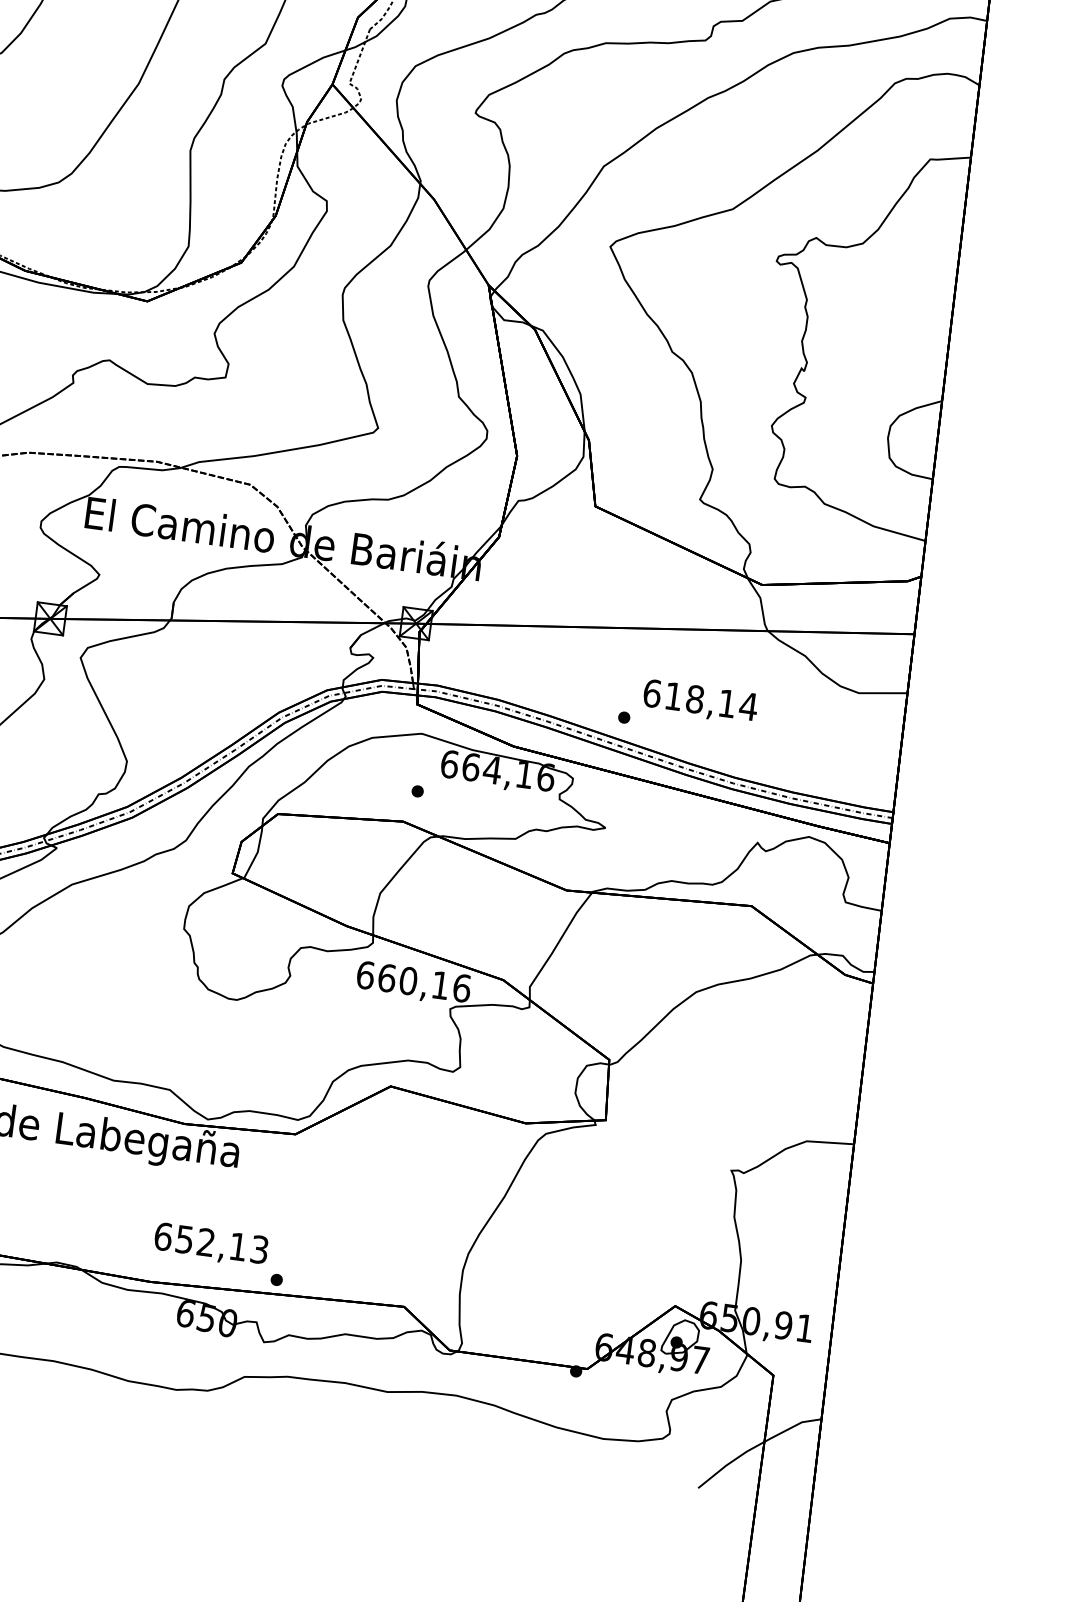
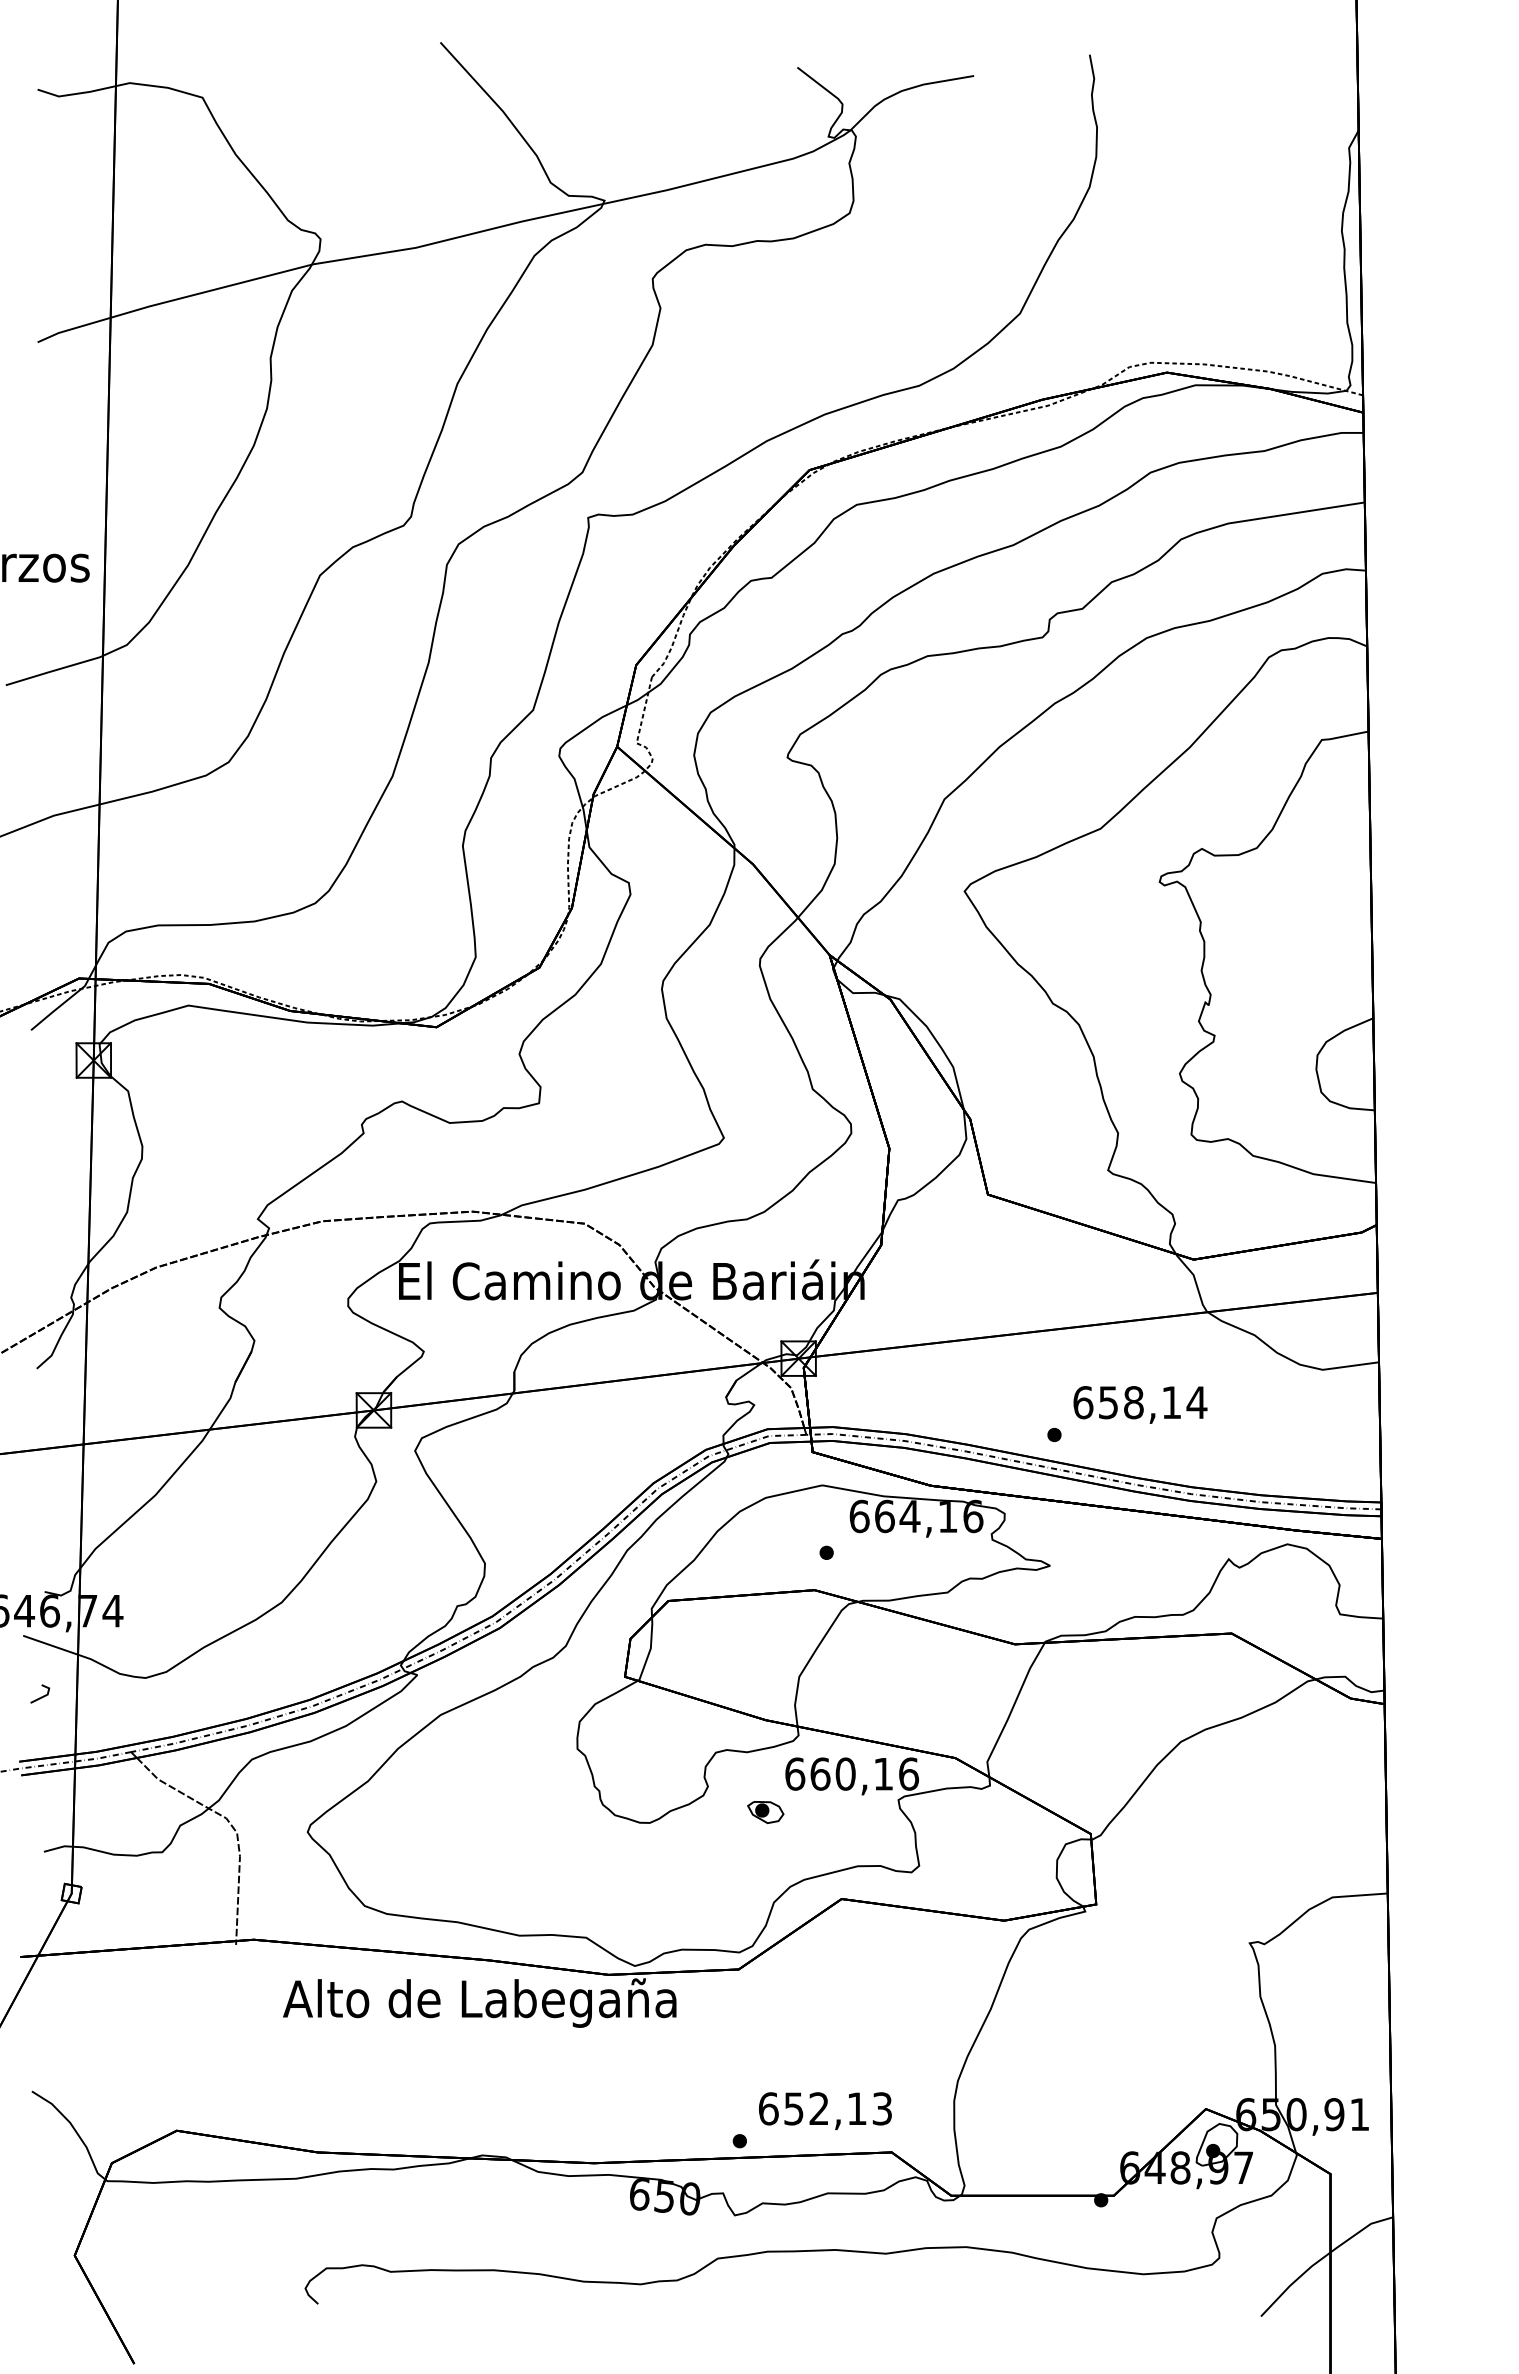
text: (673, 696) -> (1108, 1402), 618,14 -> 658,14
part: (336, 1004) -> (765, 1812), added
text: (211, 1244) -> (825, 2110), moved

